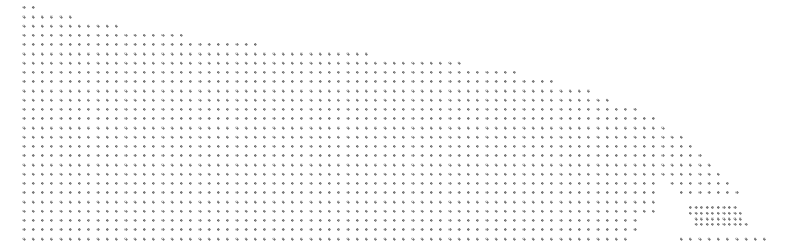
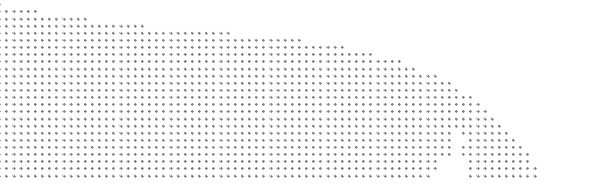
part: (717, 215) -> (498, 157), size x1.67

